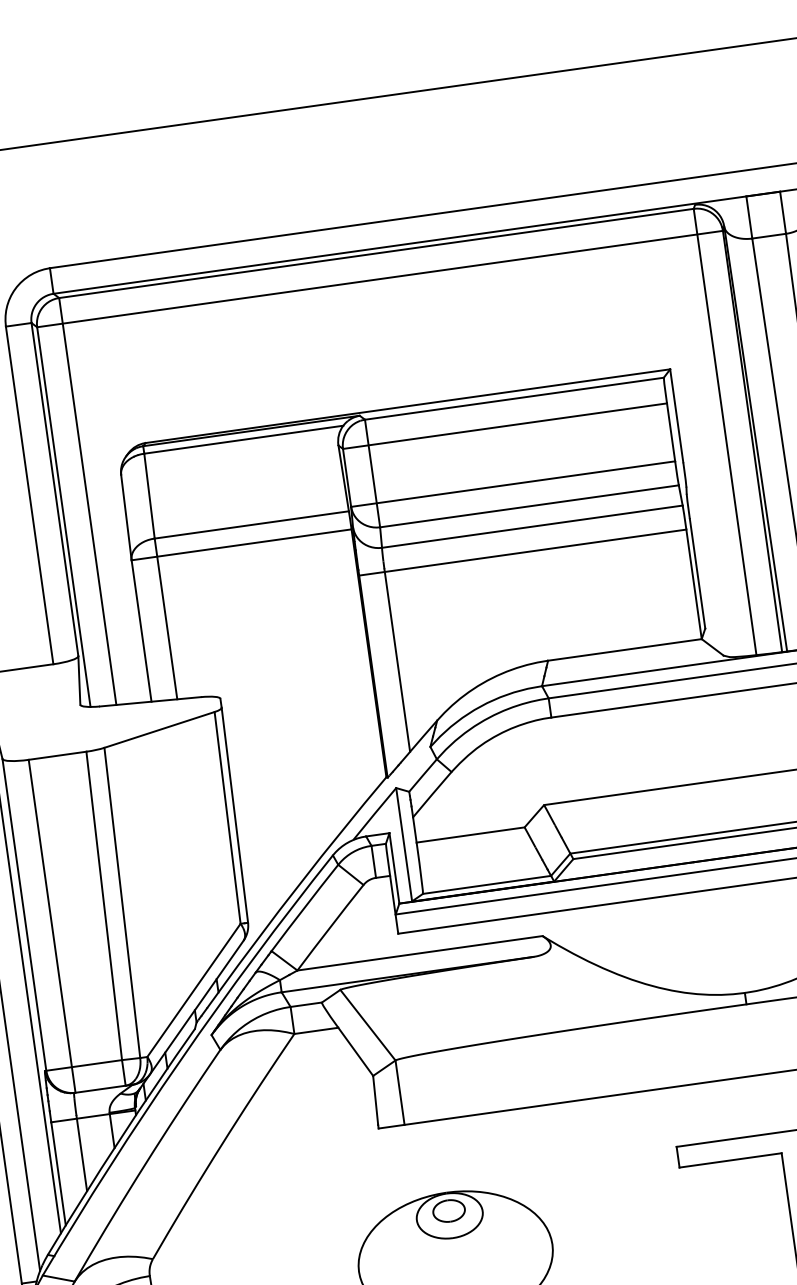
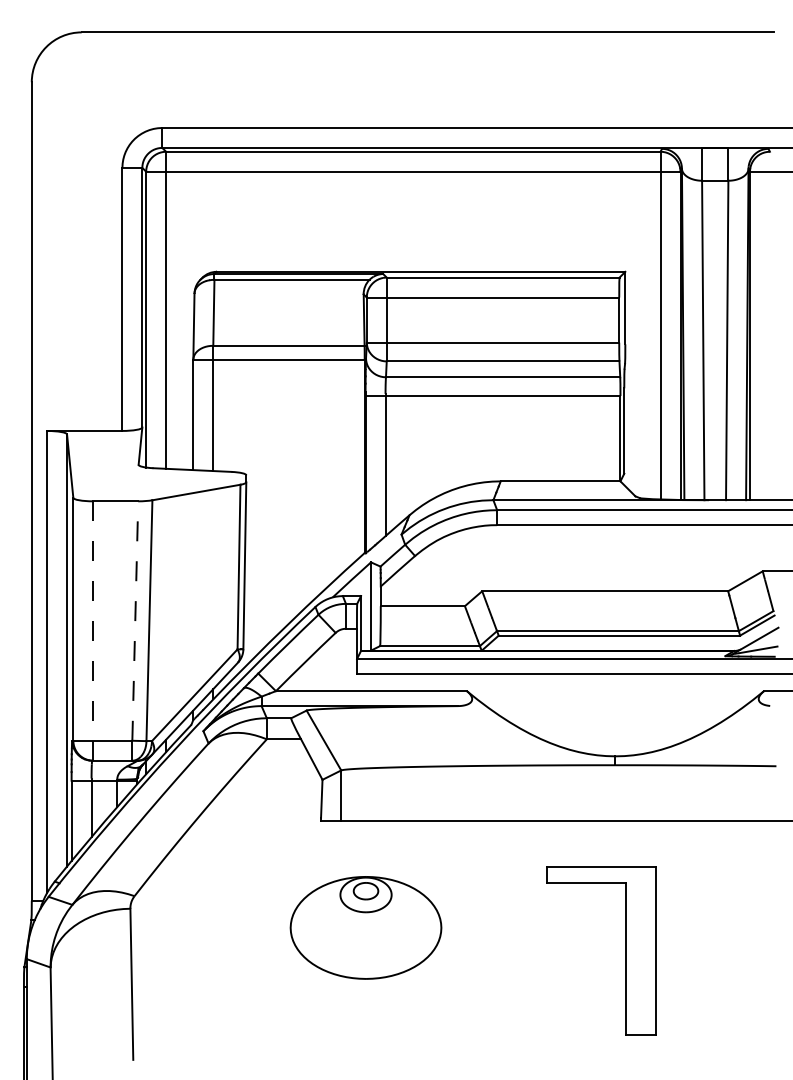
line: (104, 906) -> (135, 621), solid -> dashed
line: (52, 926) -> (93, 631), solid -> dashed

